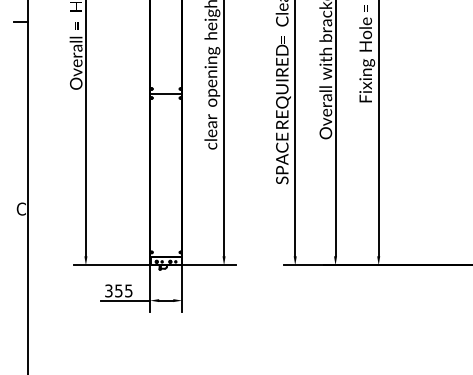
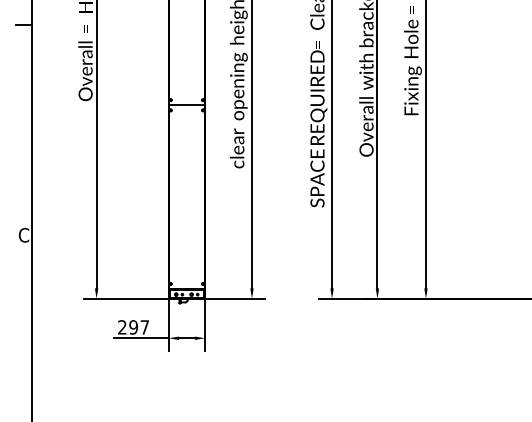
text: (118, 291) -> (133, 327), 355 -> 297

